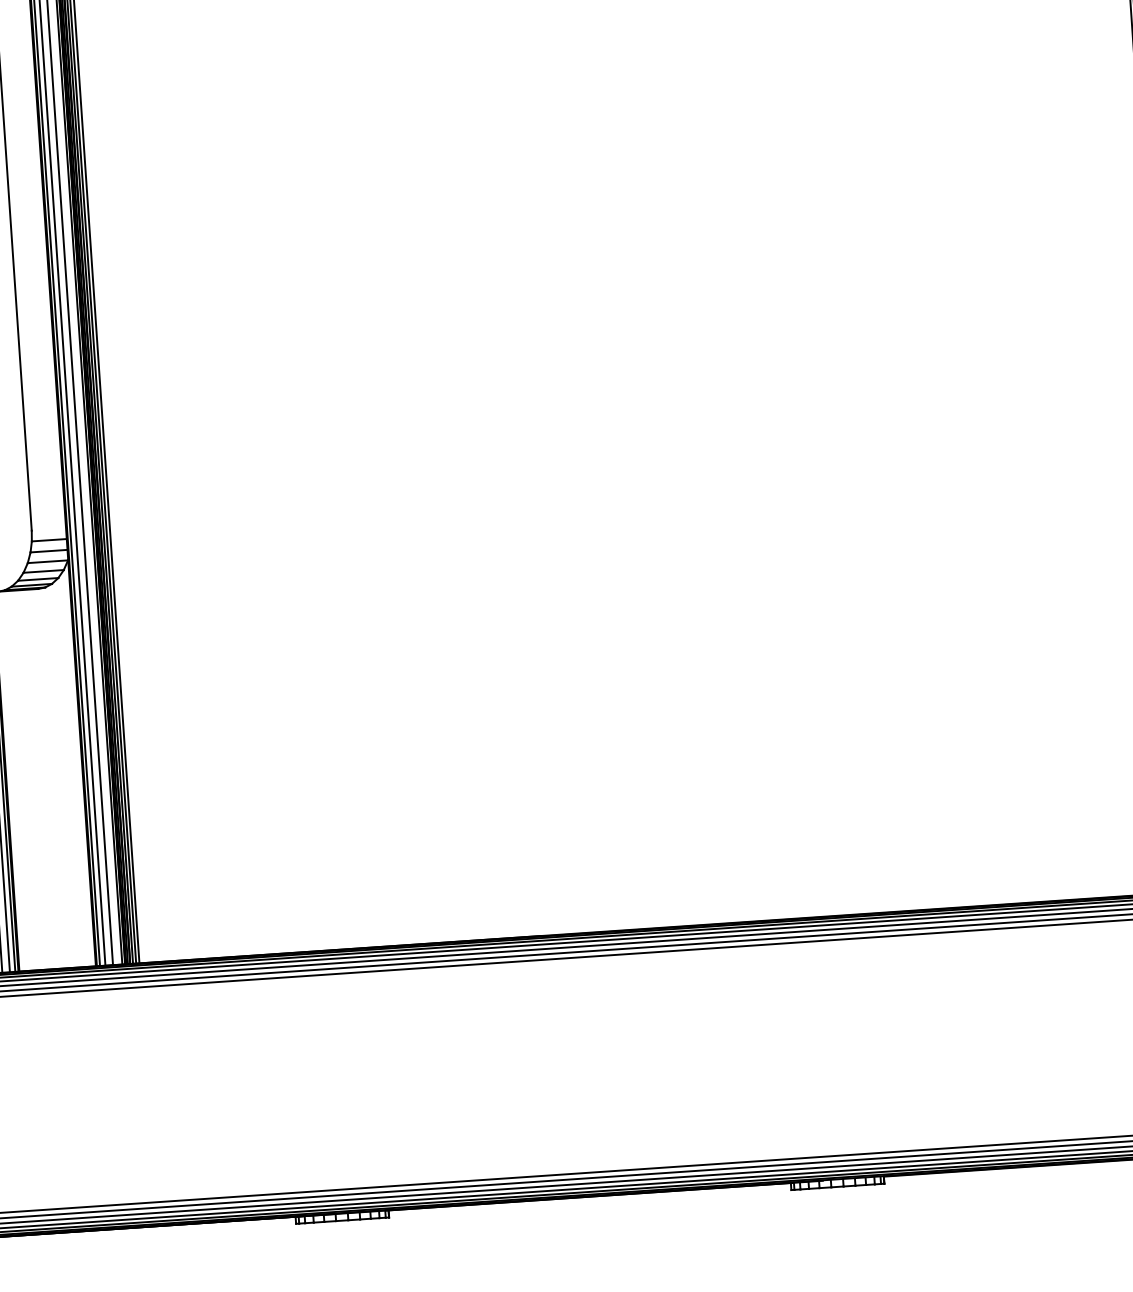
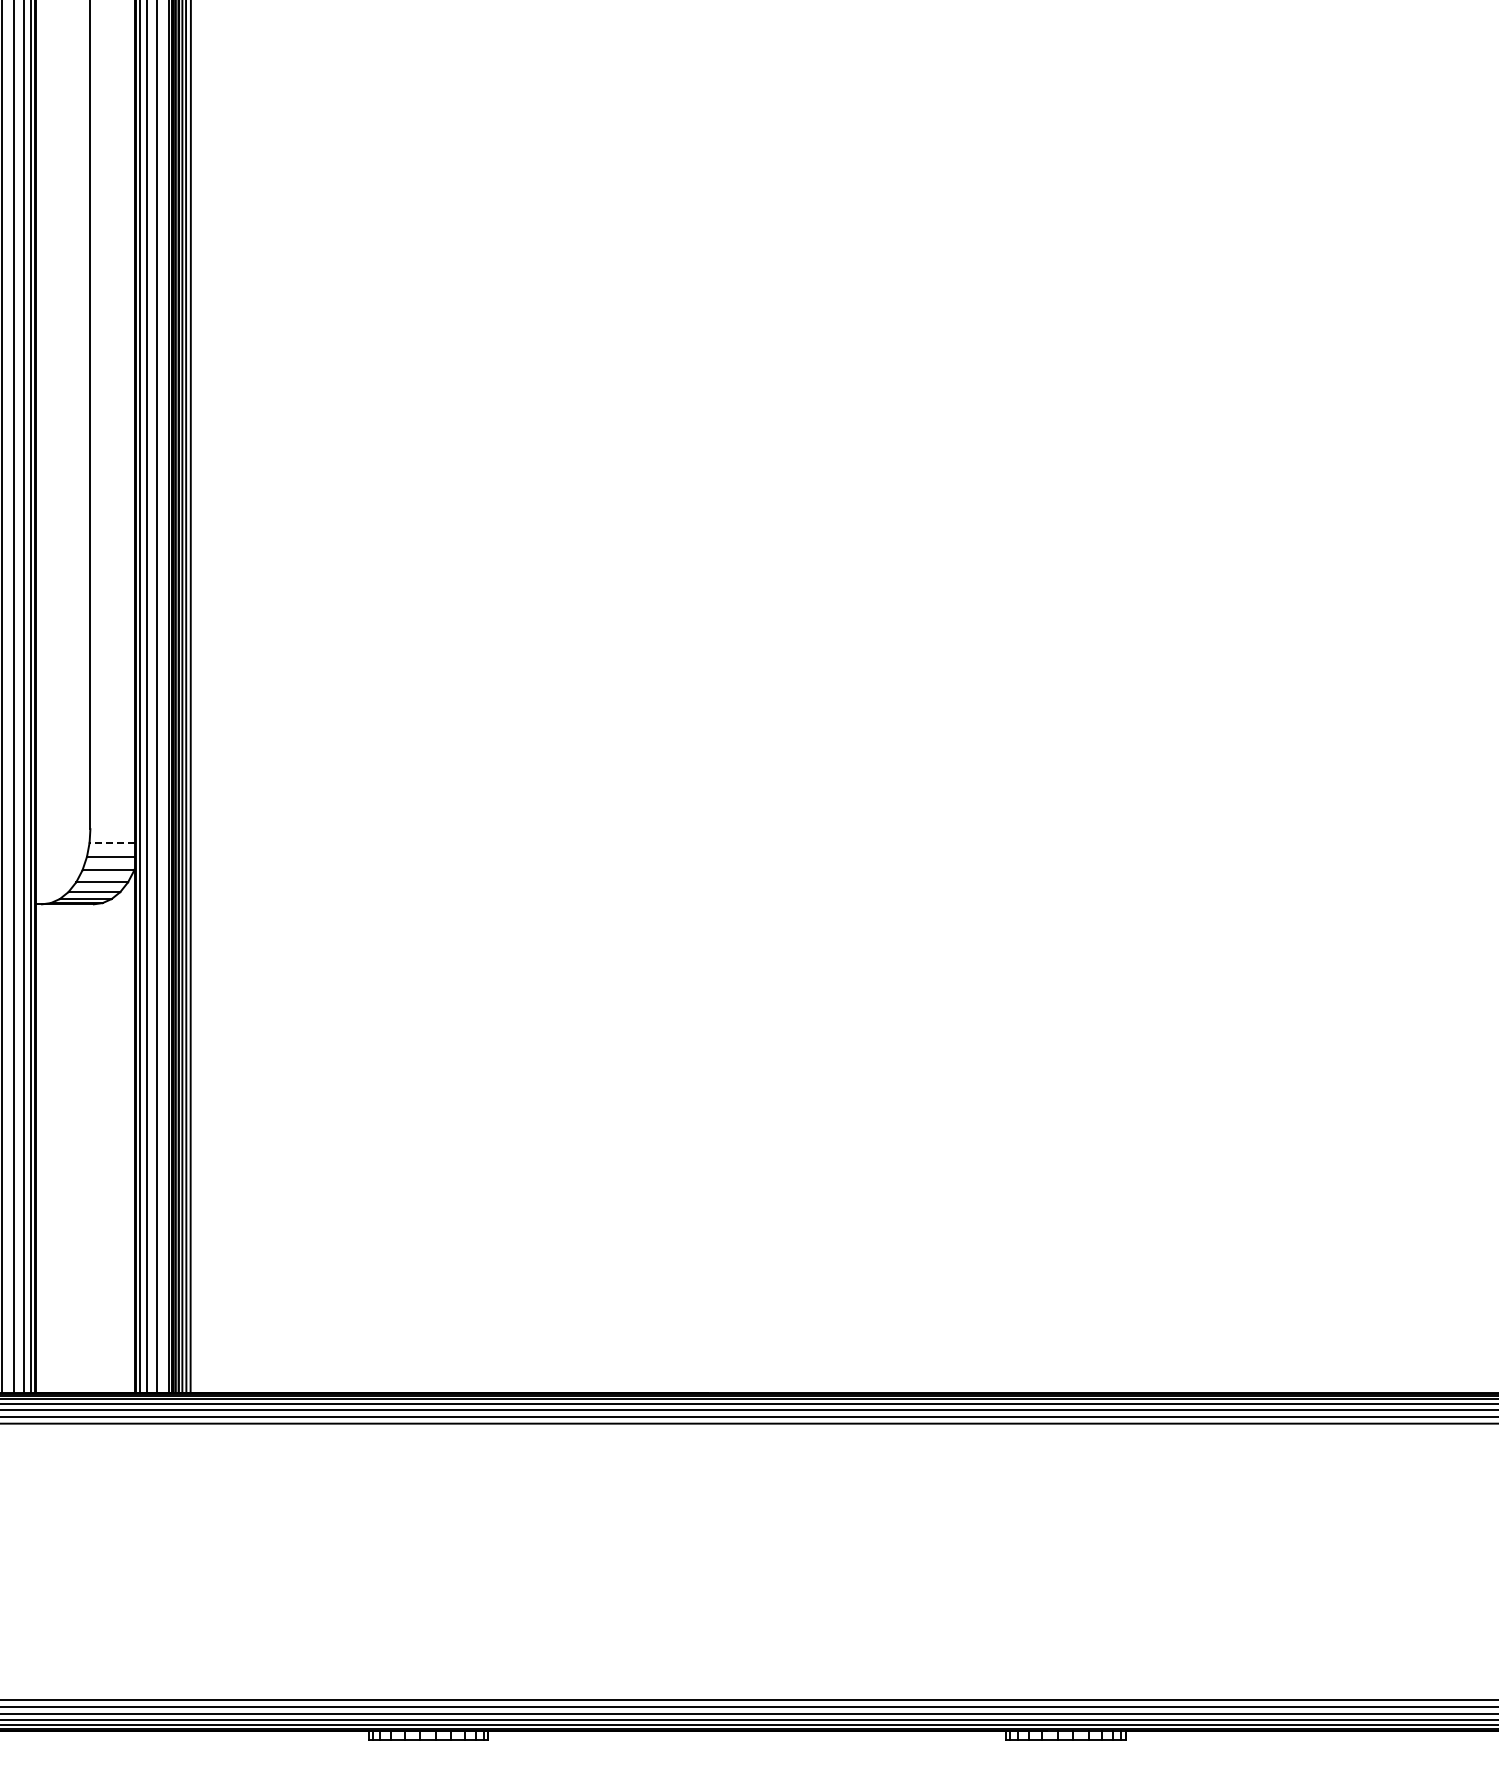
line: (48, 539) -> (111, 842), solid -> dashed

